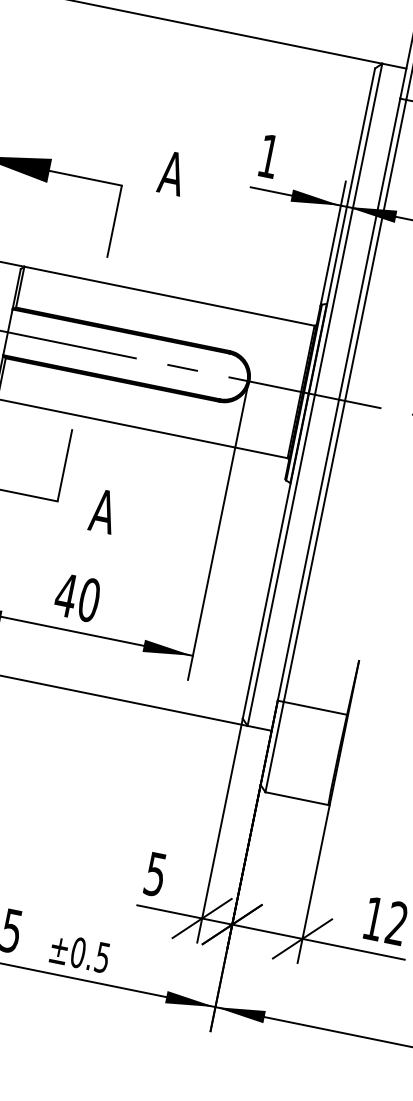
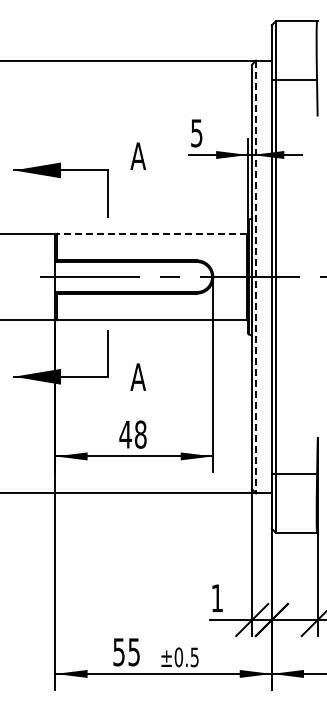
text: (268, 156) -> (196, 133), 1 -> 5
line: (169, 295) -> (152, 233), solid -> dashed
line: (315, 395) -> (256, 277), solid -> dashed
text: (89, 599) -> (140, 434), 40 -> 48
text: (154, 874) -> (216, 598), 5 -> 1

